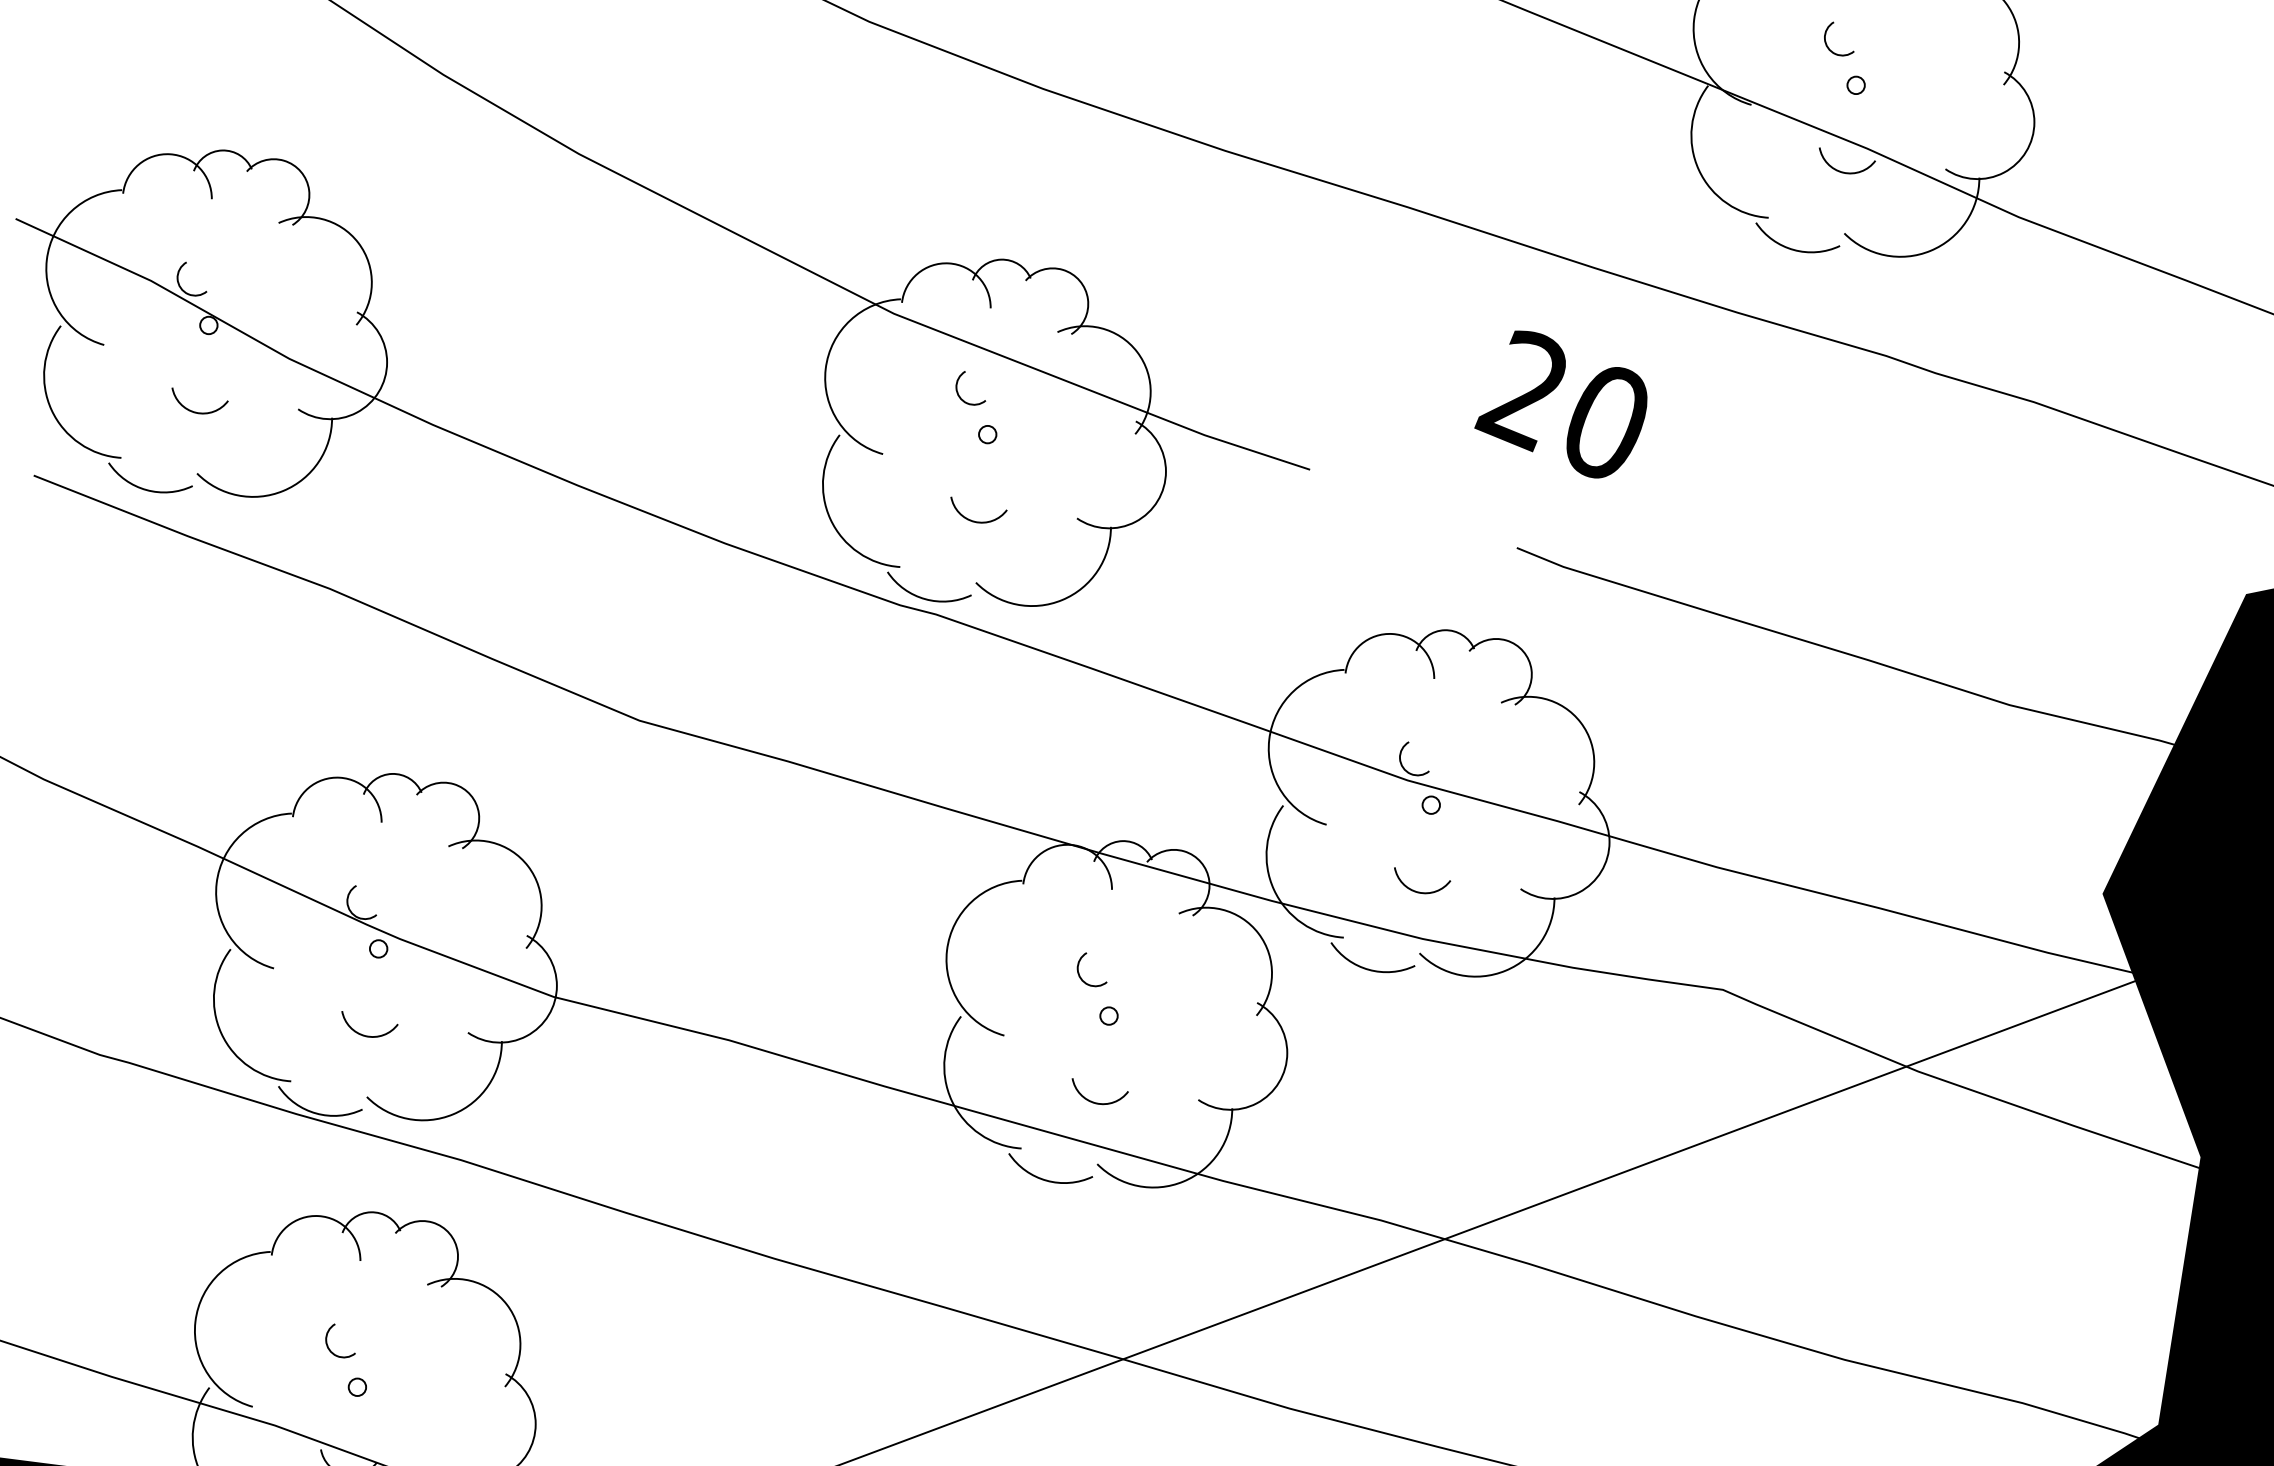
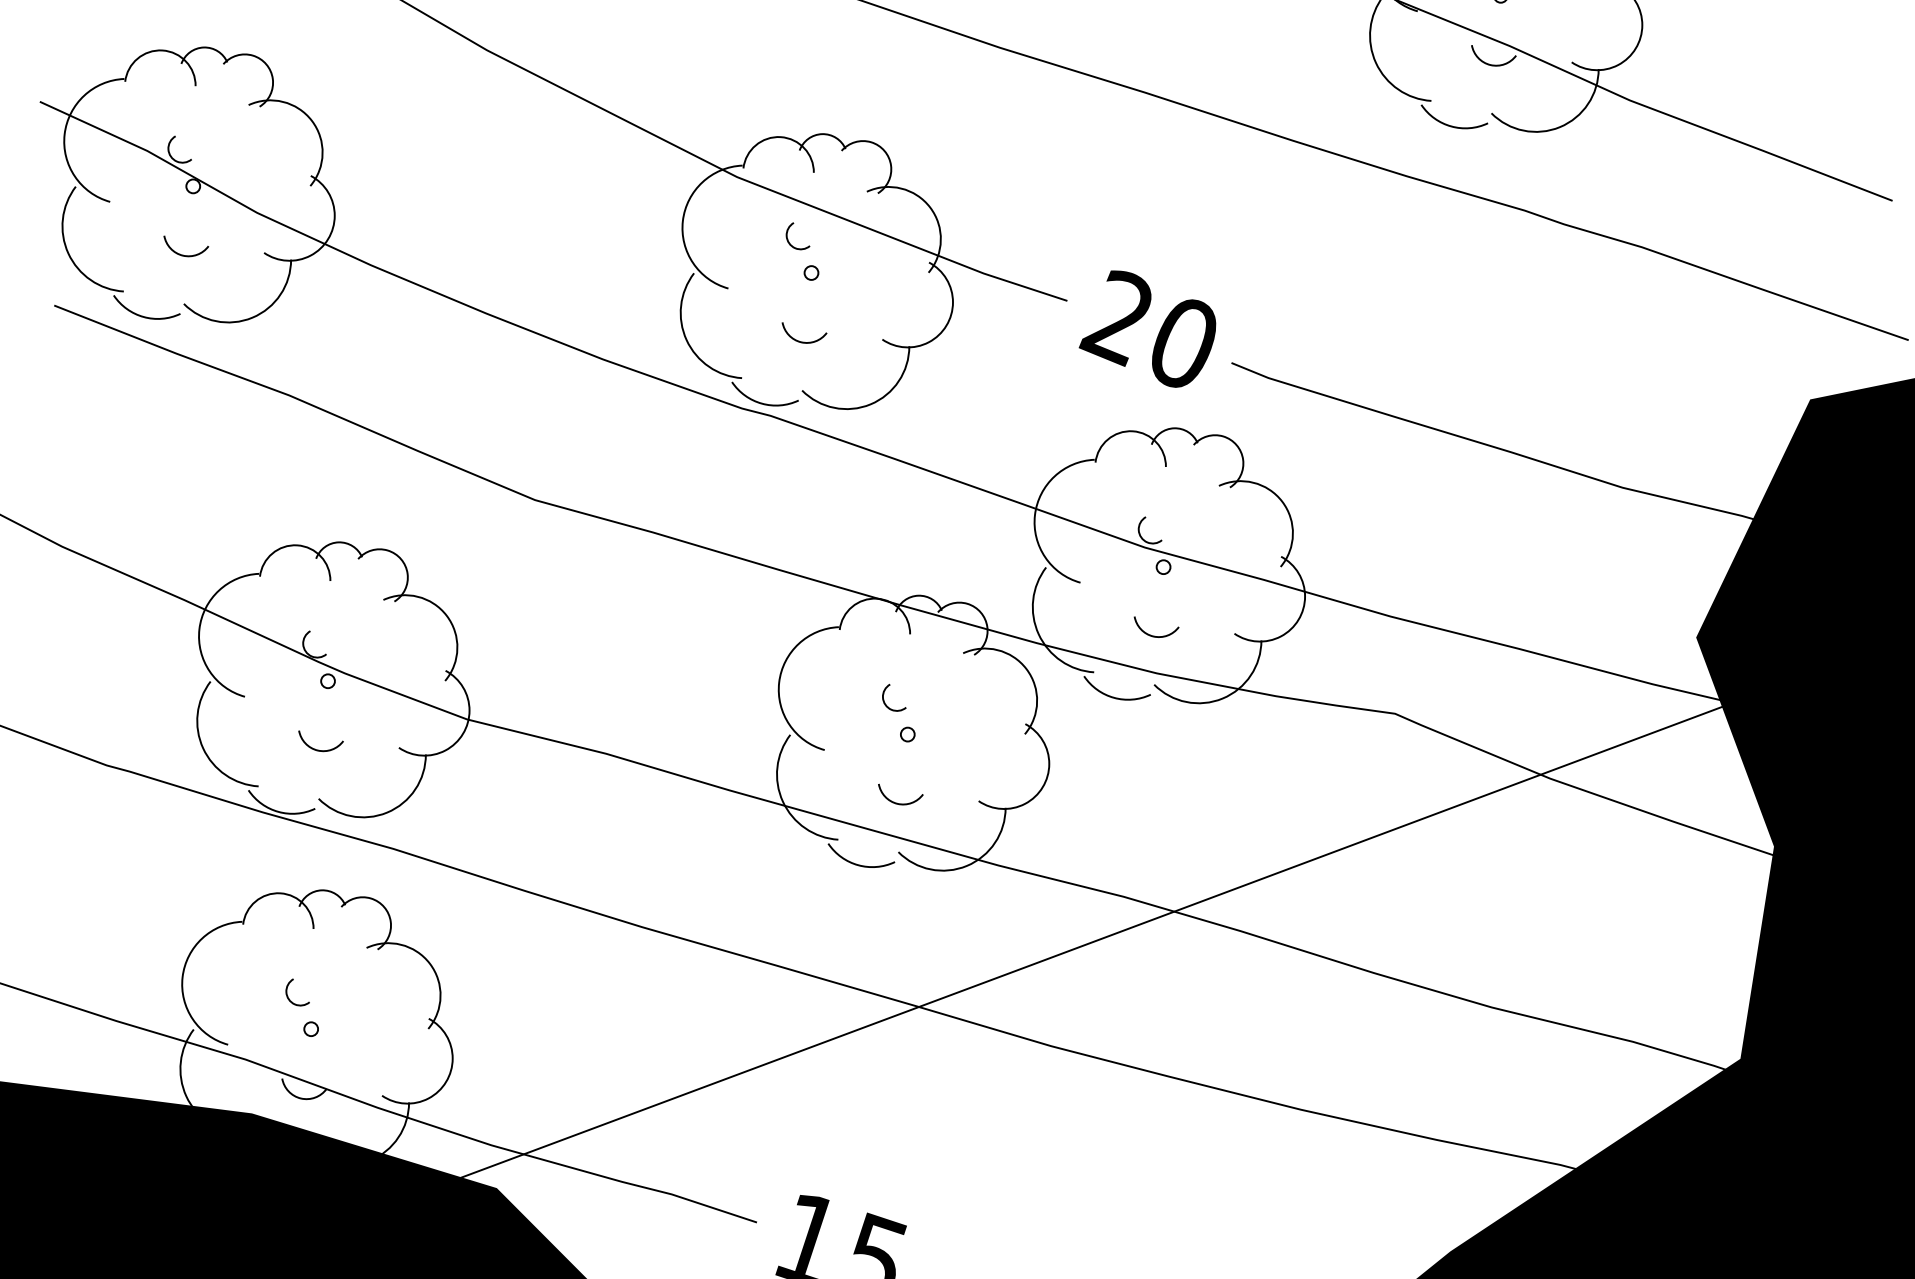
text: (1560, 403) -> (1147, 328), moved

